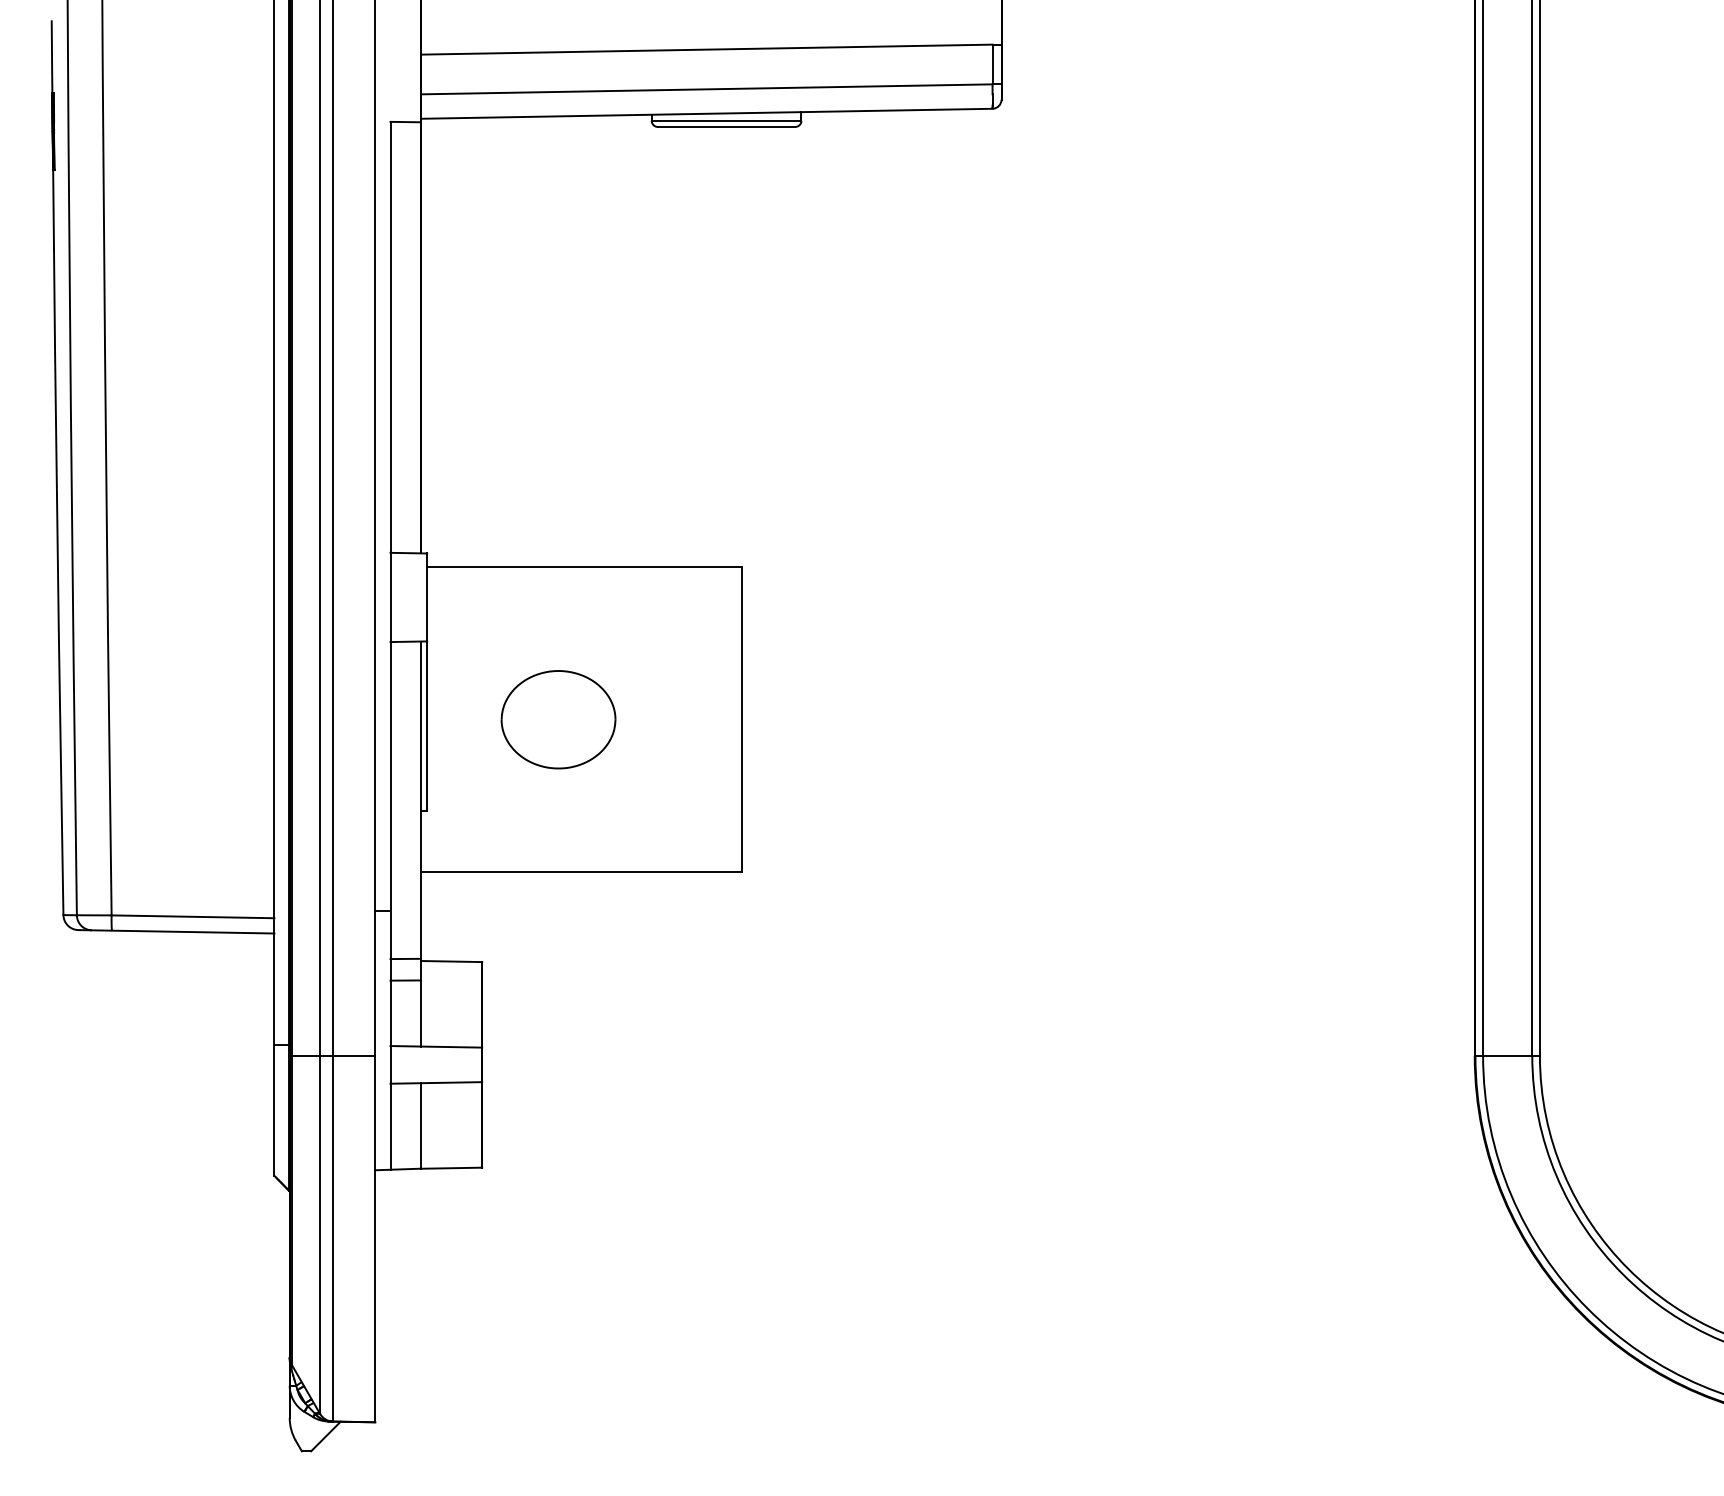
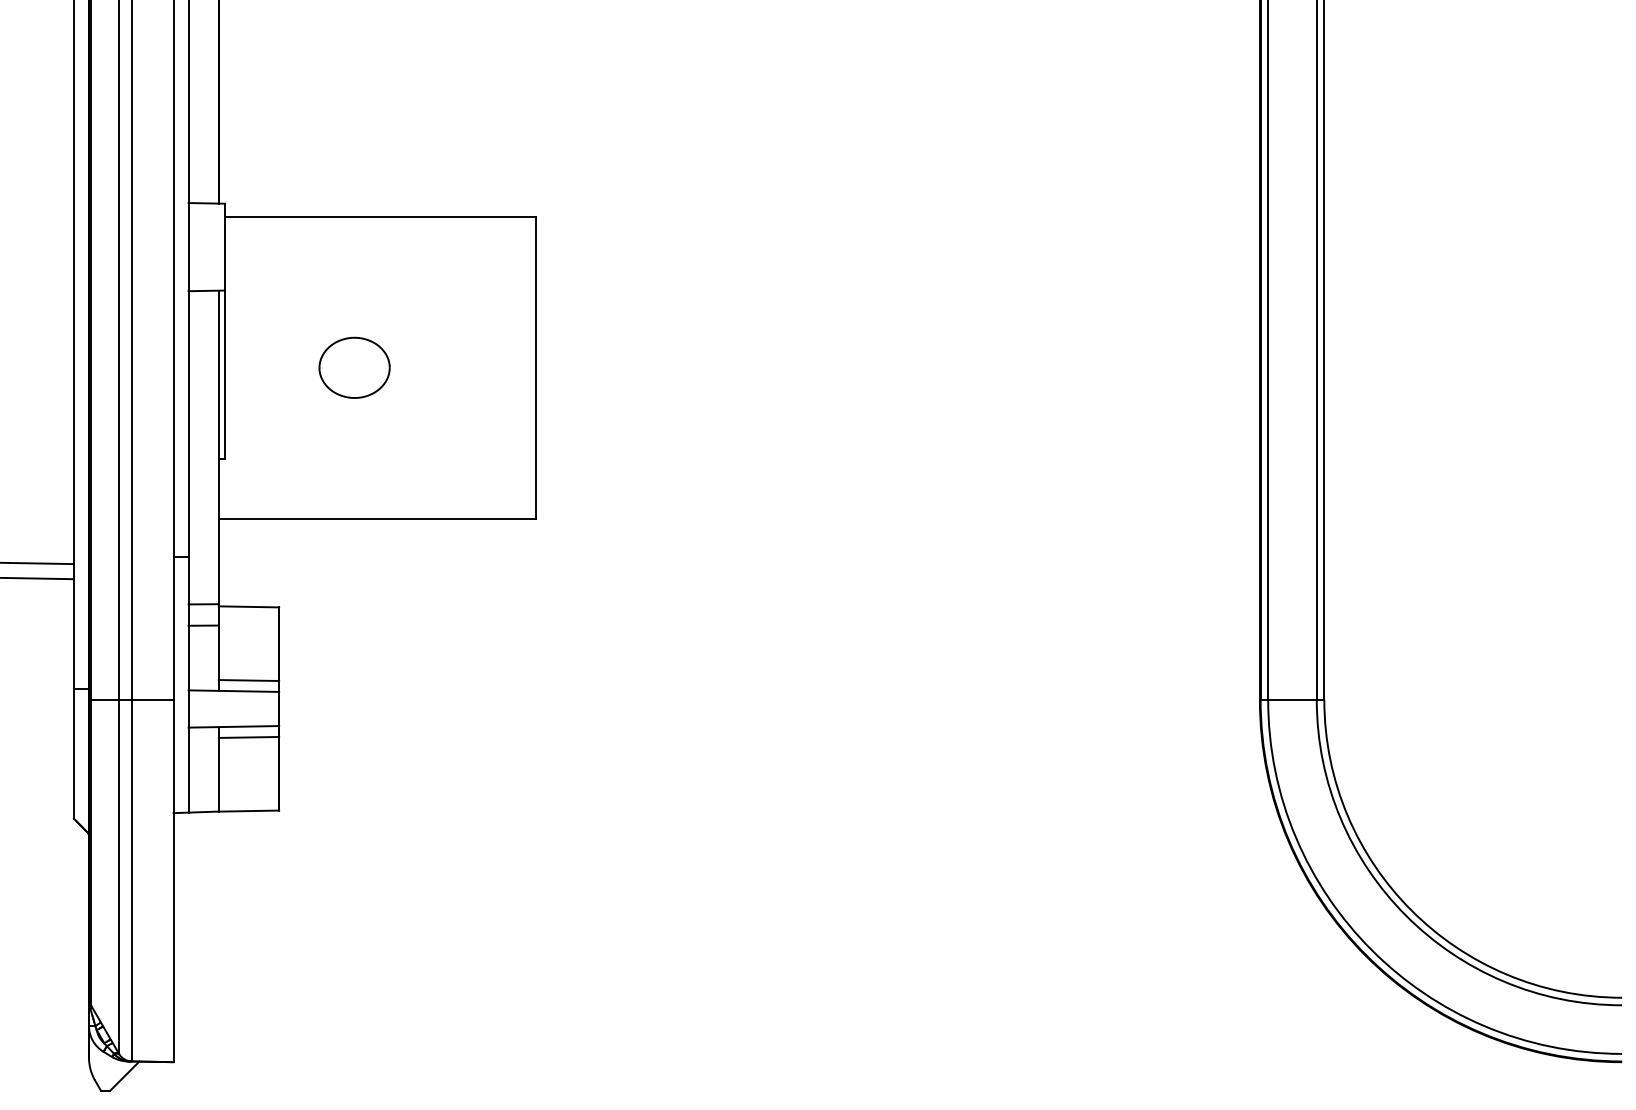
part: (558, 719) -> (354, 367), size x0.62
line: (451, 1035) -> (248, 679), added
line: (451, 1093) -> (248, 737), added

